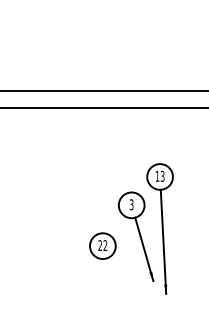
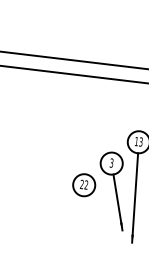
part: (102, 245) -> (83, 184), moved

